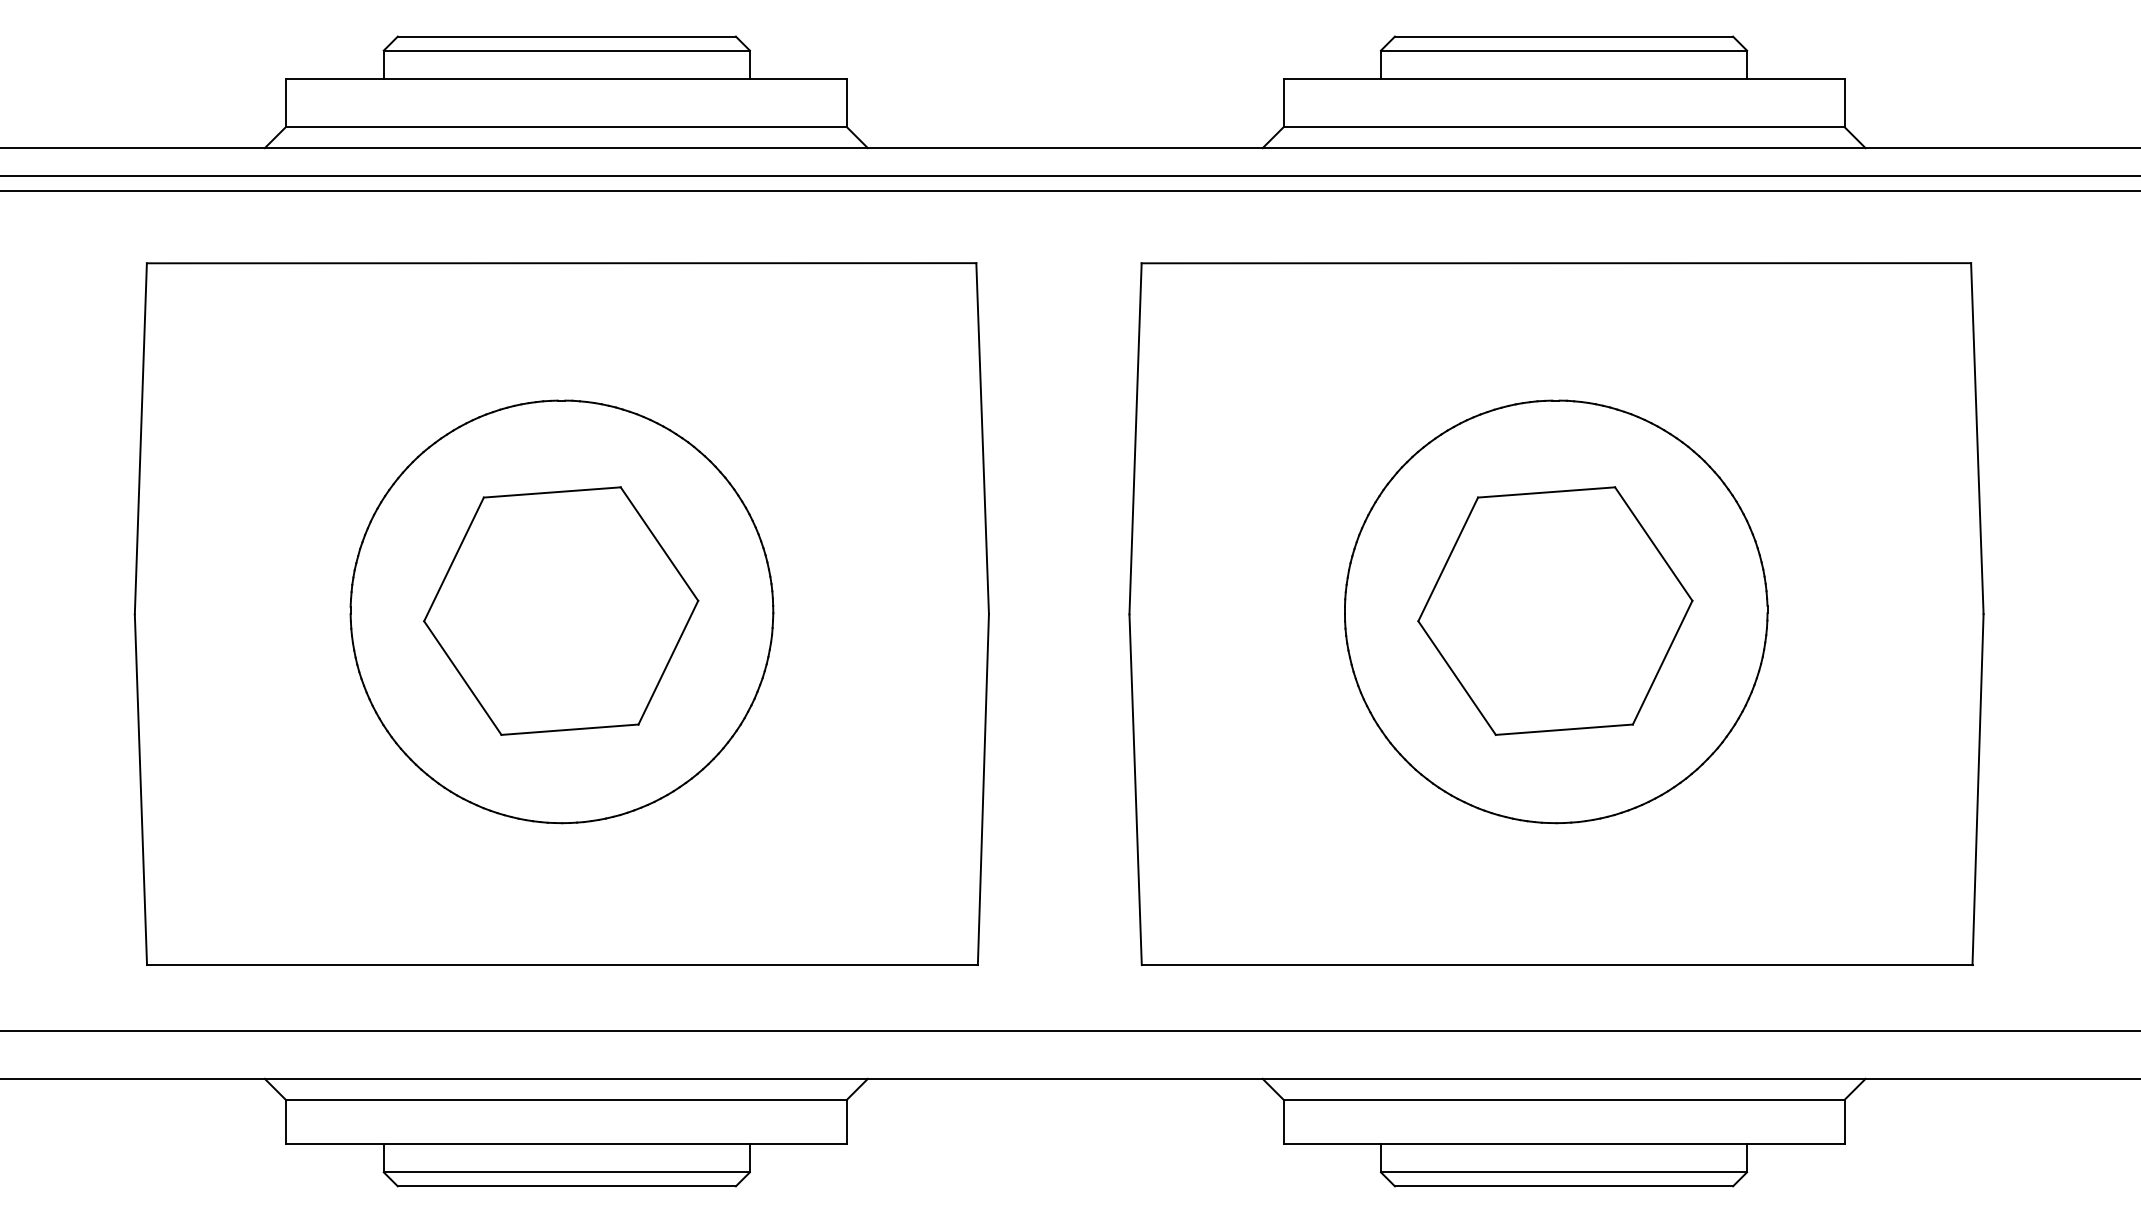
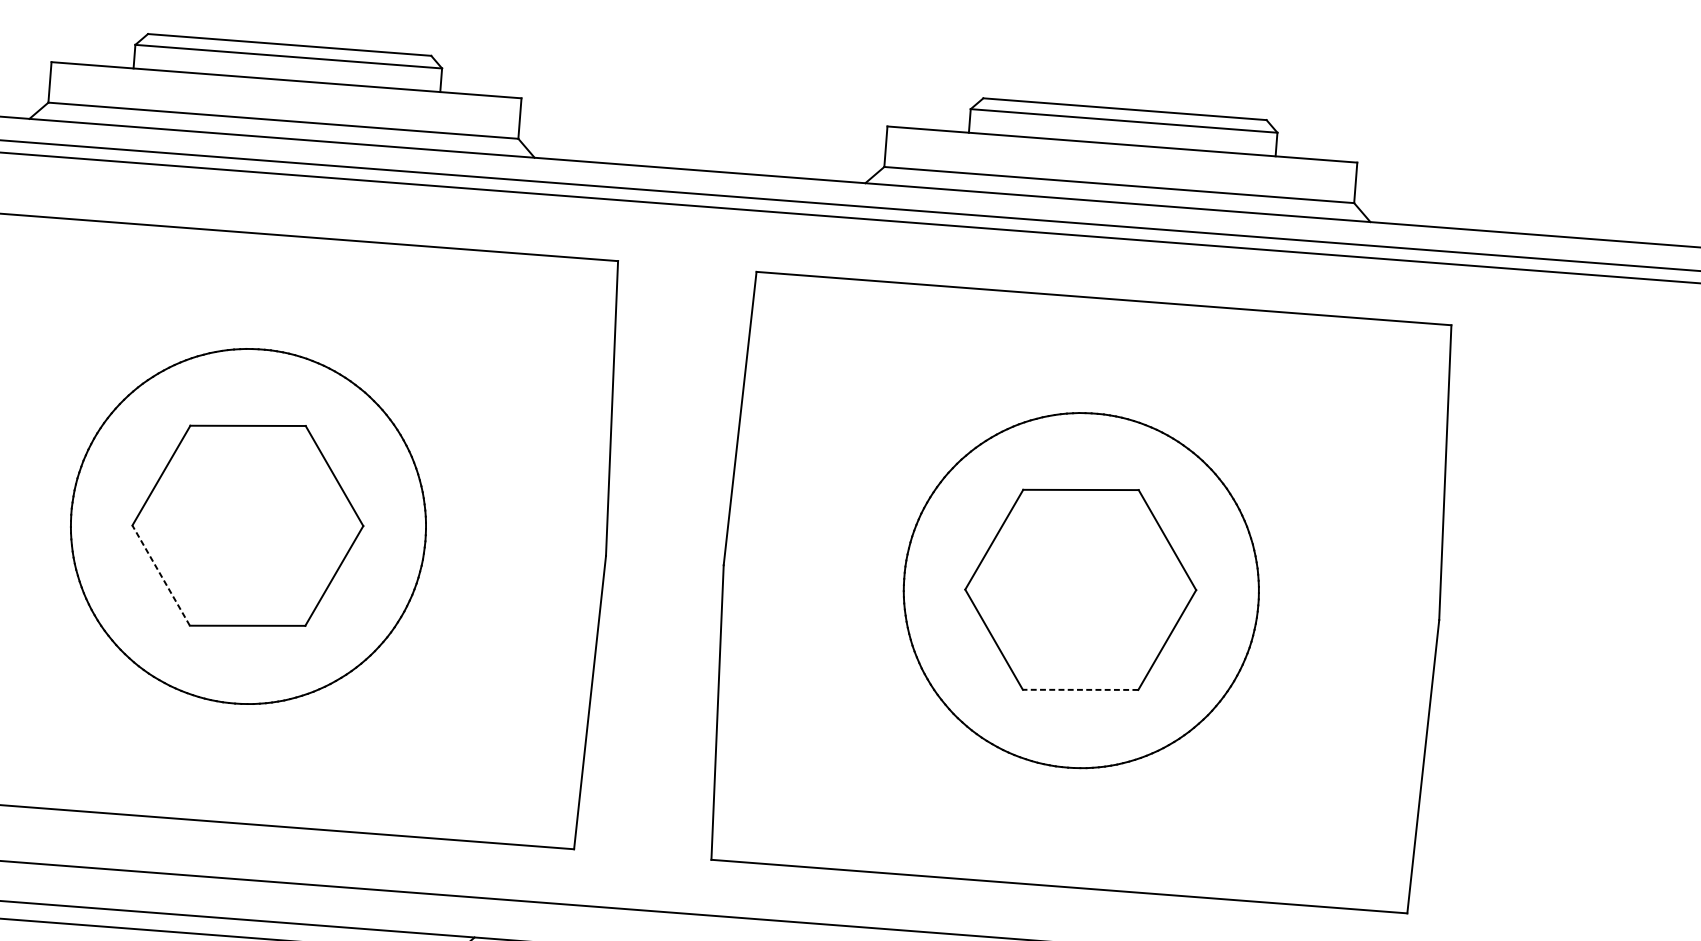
line: (462, 678) -> (160, 575), solid -> dashed
line: (1564, 729) -> (1080, 689), solid -> dashed

